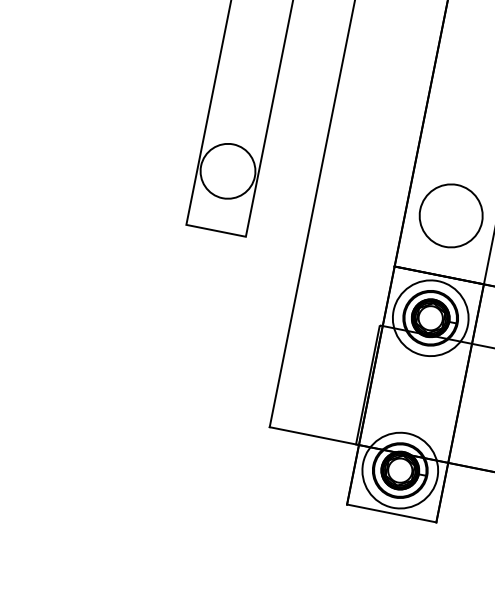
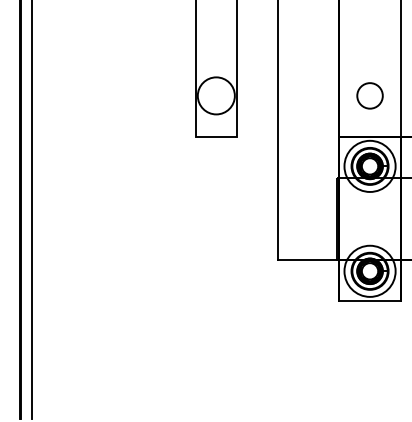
circle: (450, 215) -> (369, 95), size x0.6

